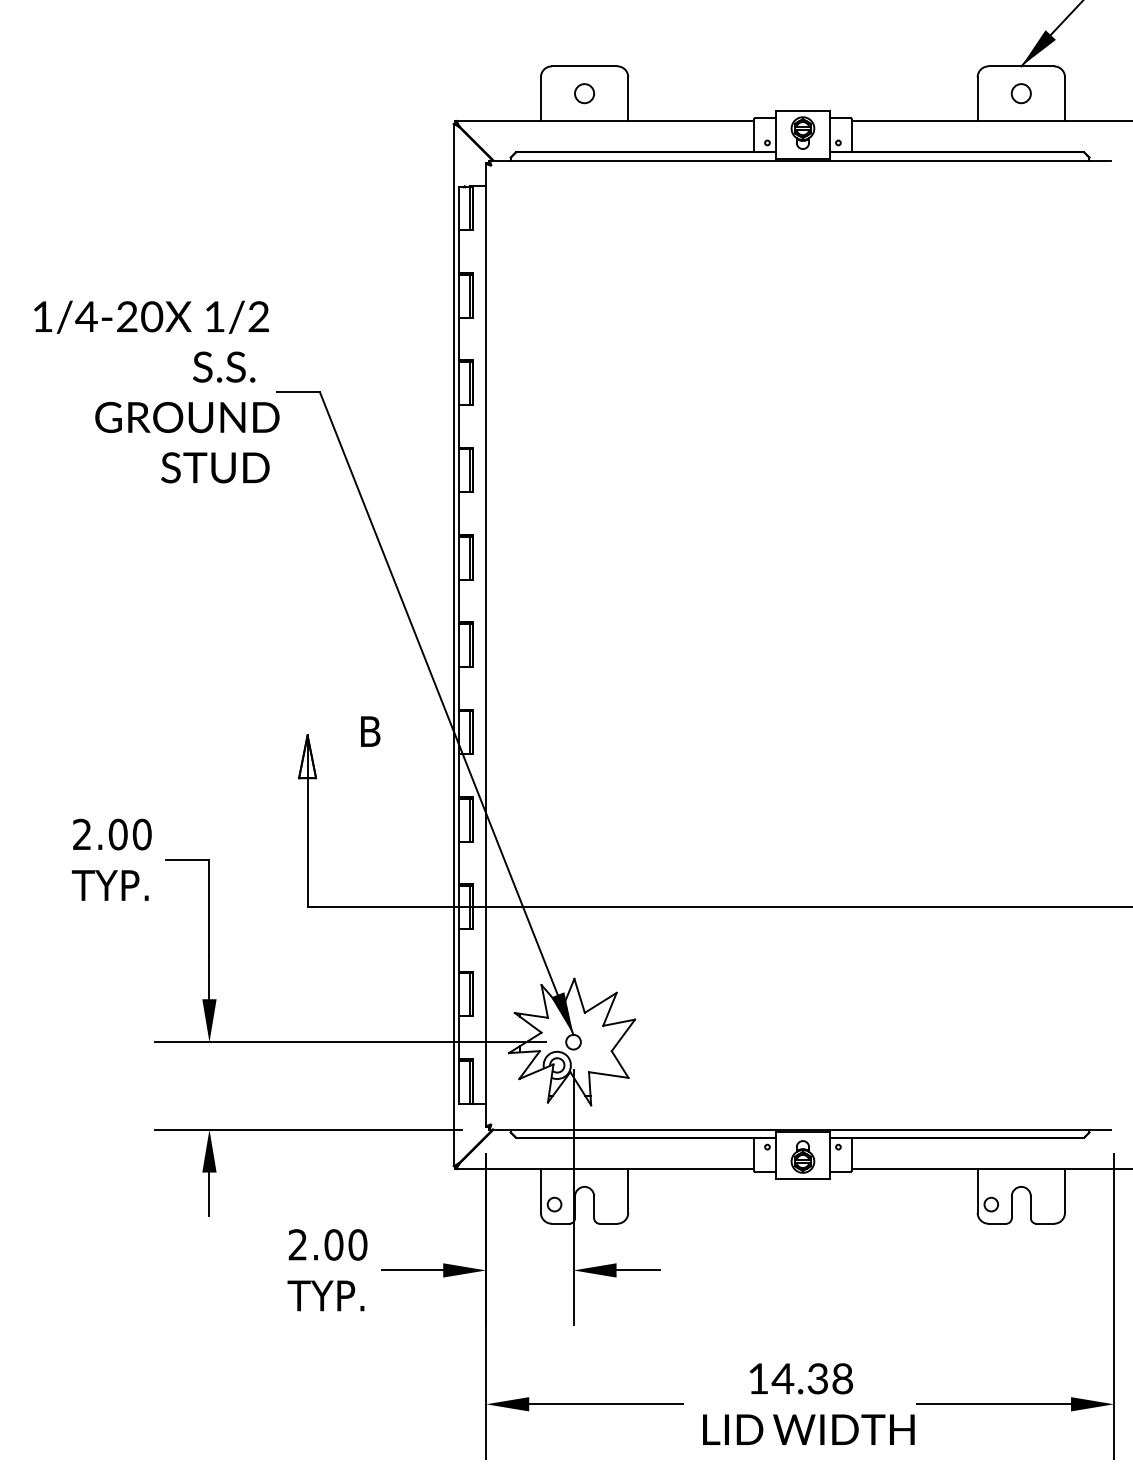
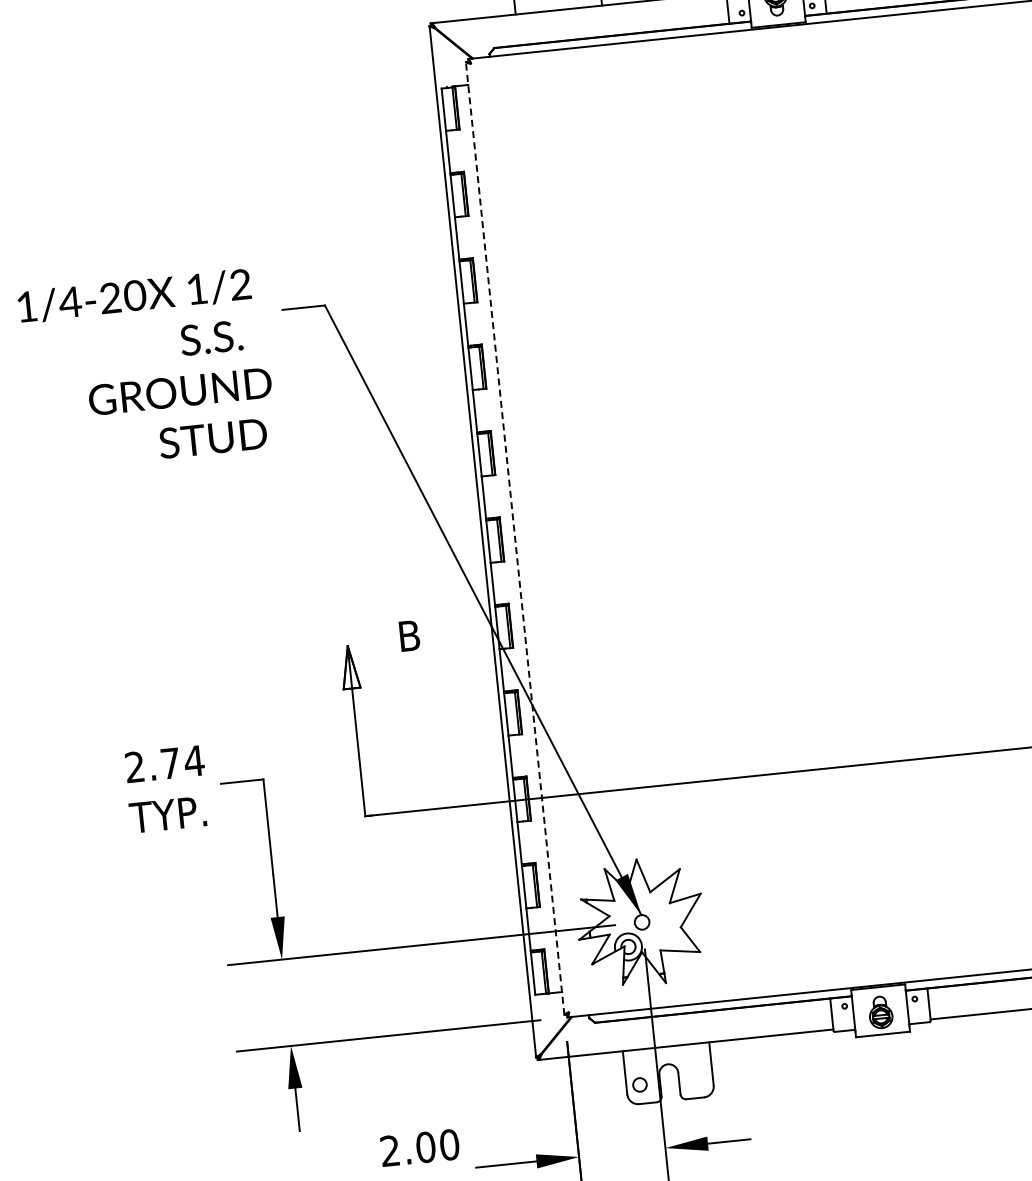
text: (156, 391) -> (147, 369), moved
line: (486, 645) -> (515, 538), solid -> dashed
text: (130, 834) -> (182, 762), 2.00 -> 2.74

